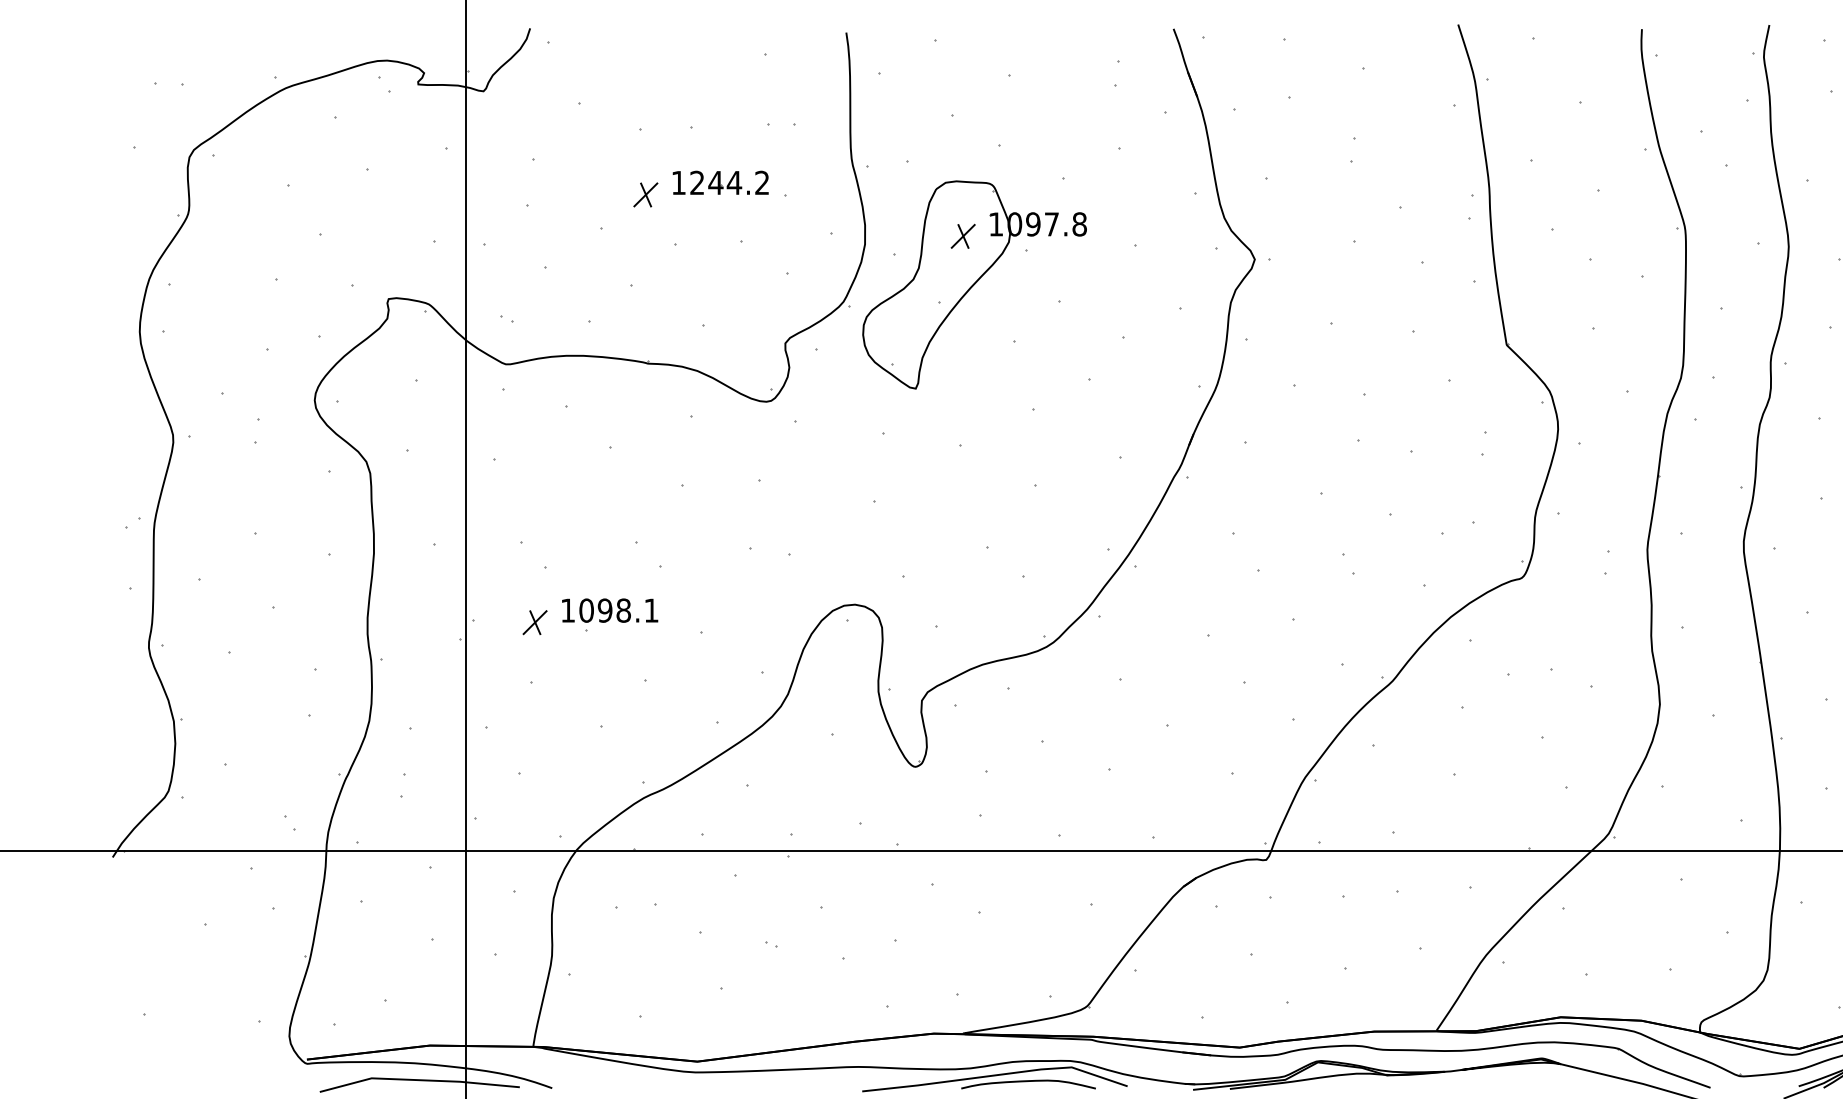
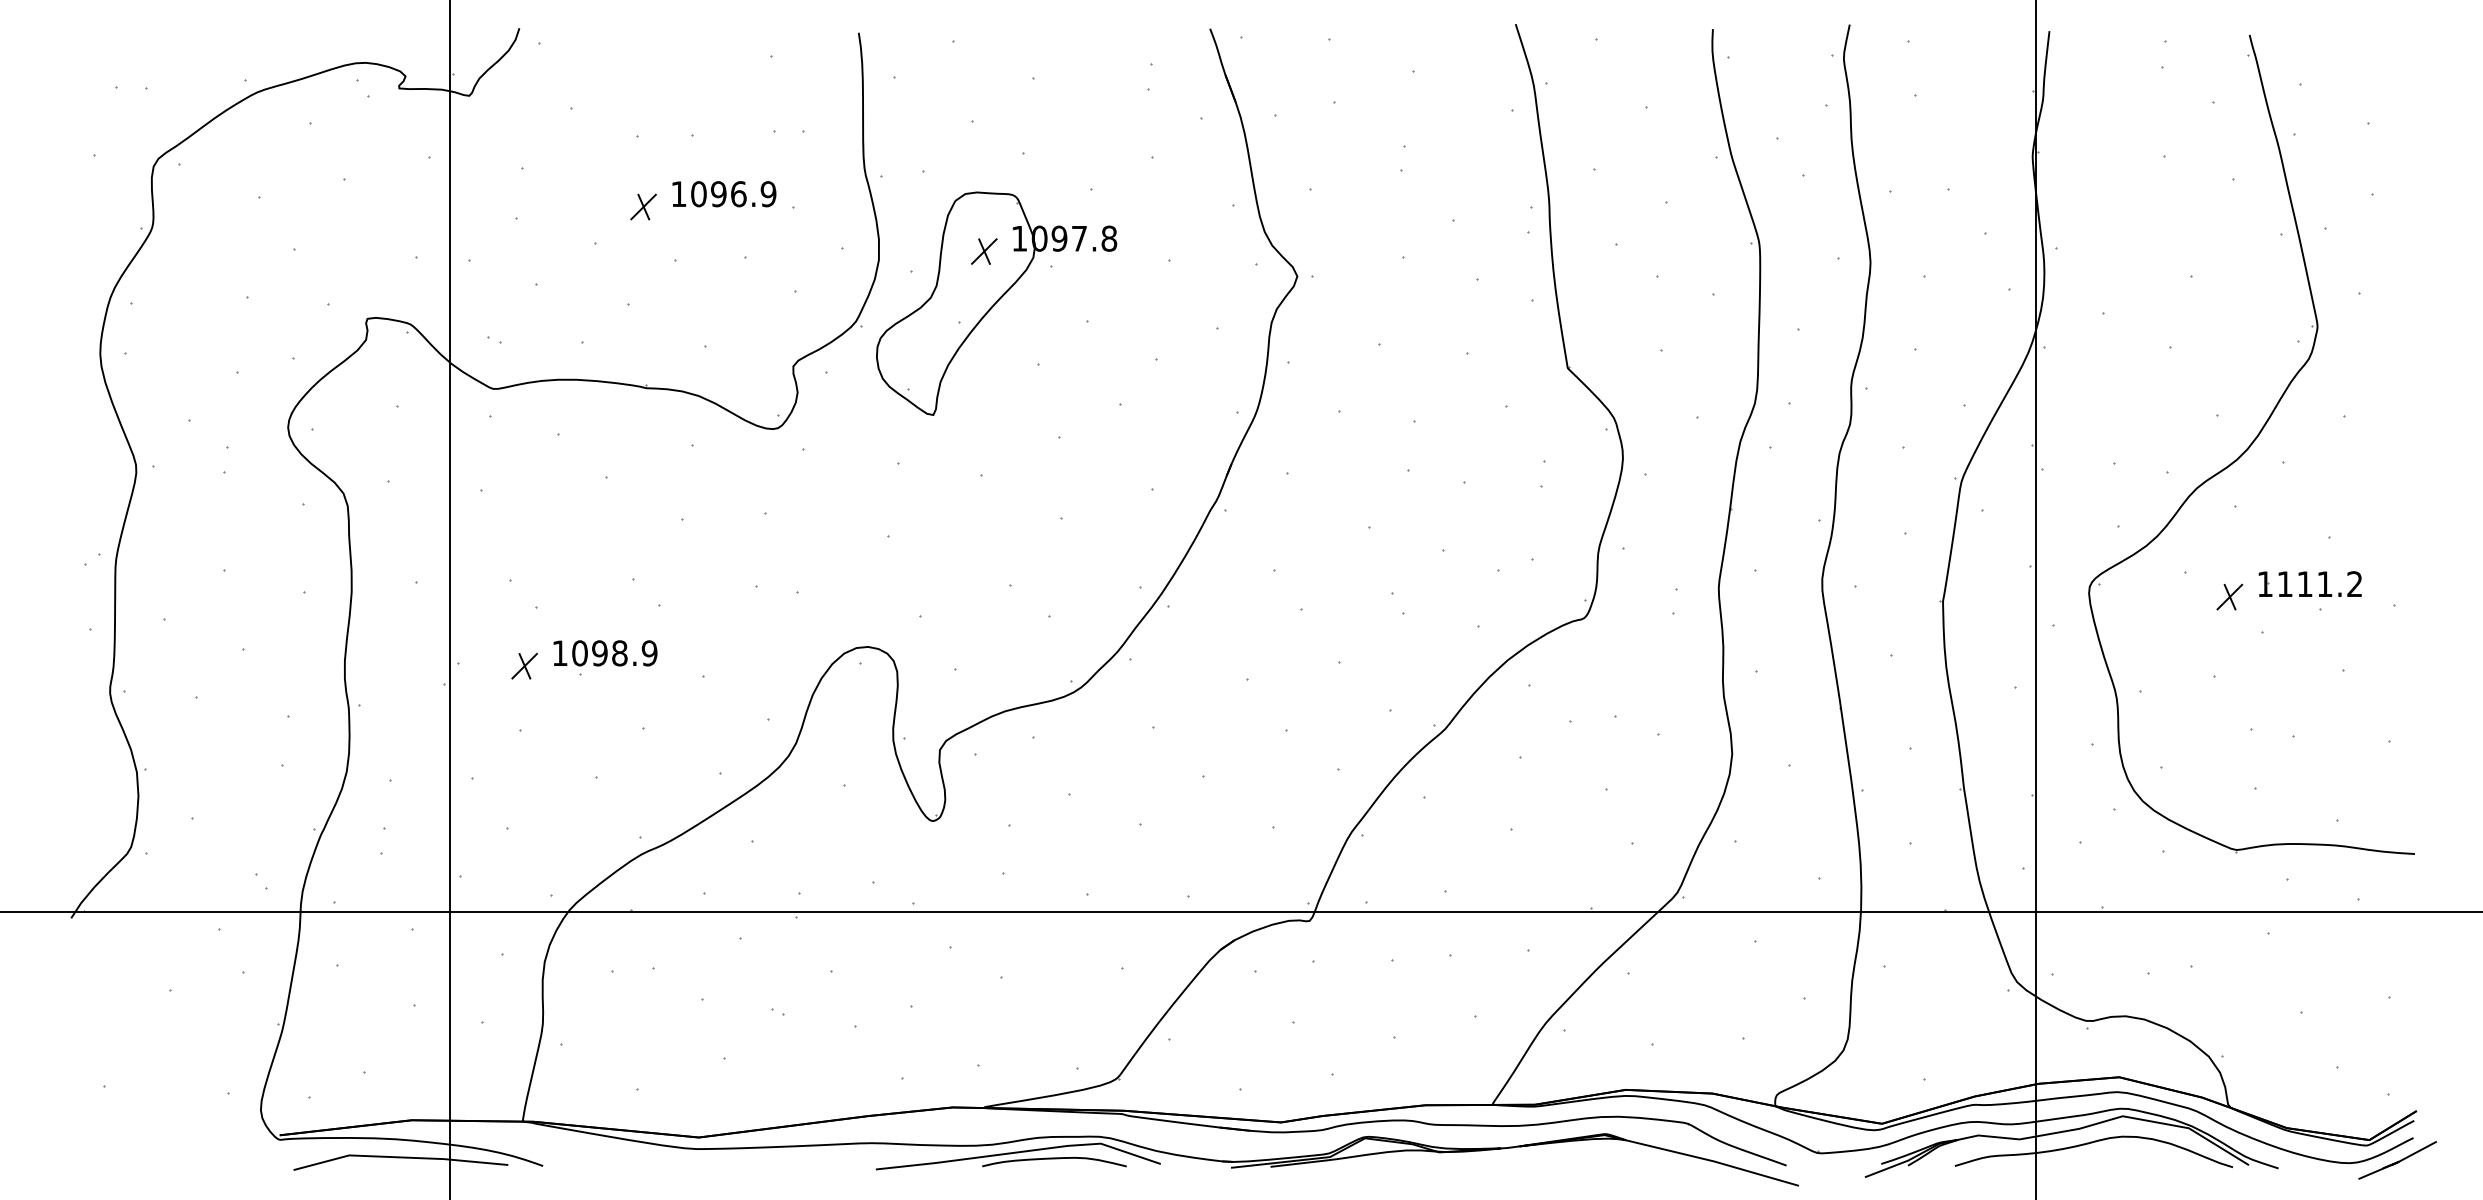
text: (729, 183) -> (733, 194), 1244.2 -> 1096.9
text: (651, 610) -> (649, 653), 1098.1 -> 1098.9

